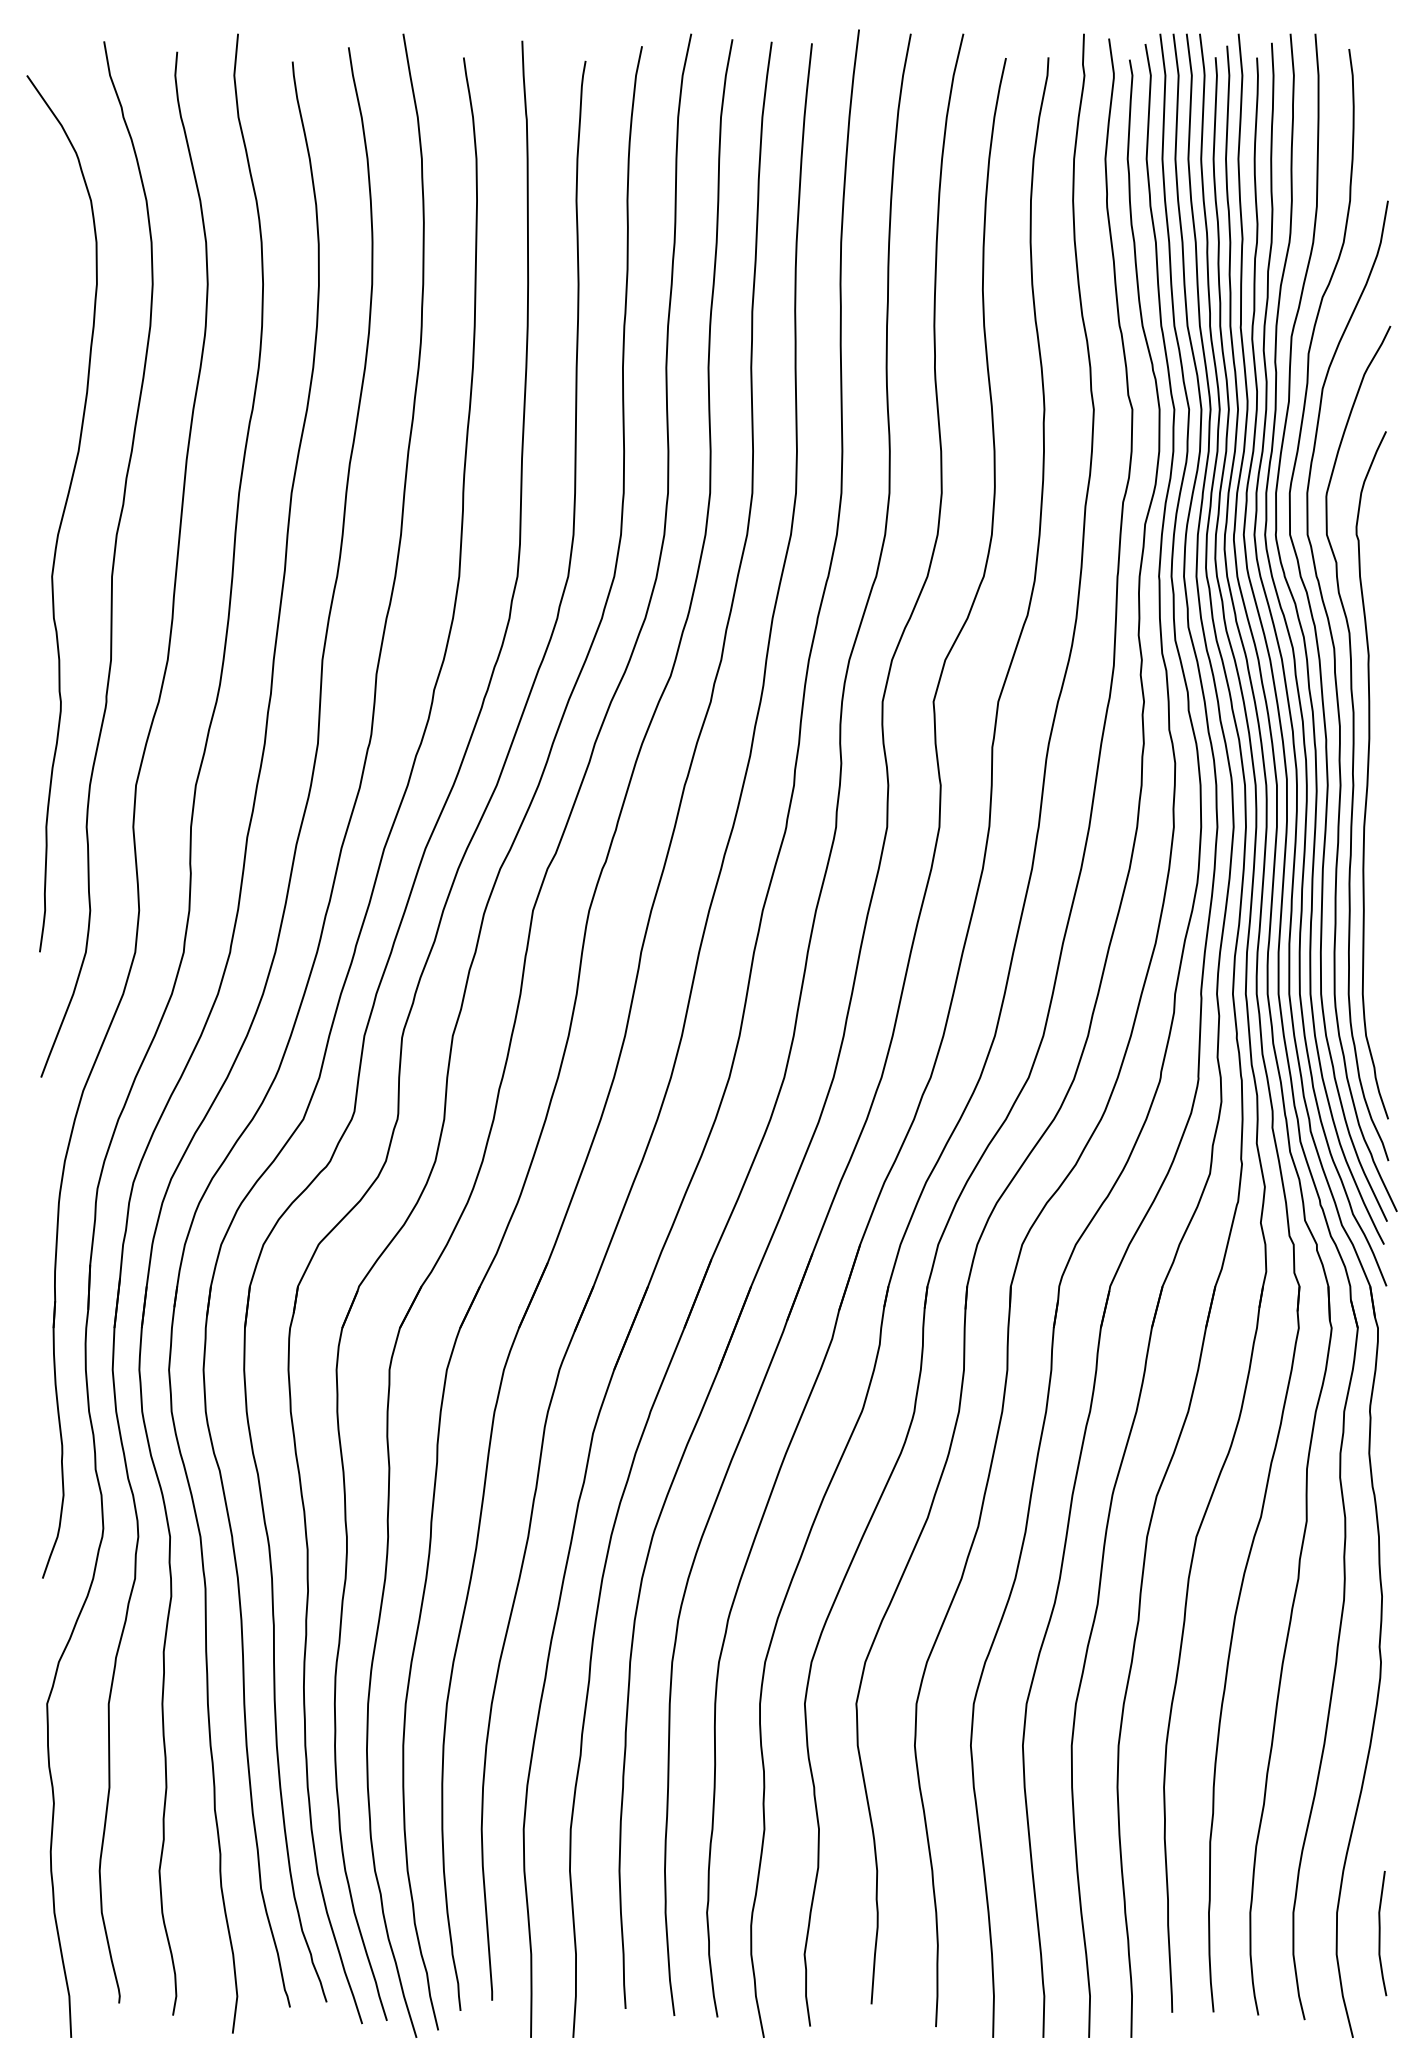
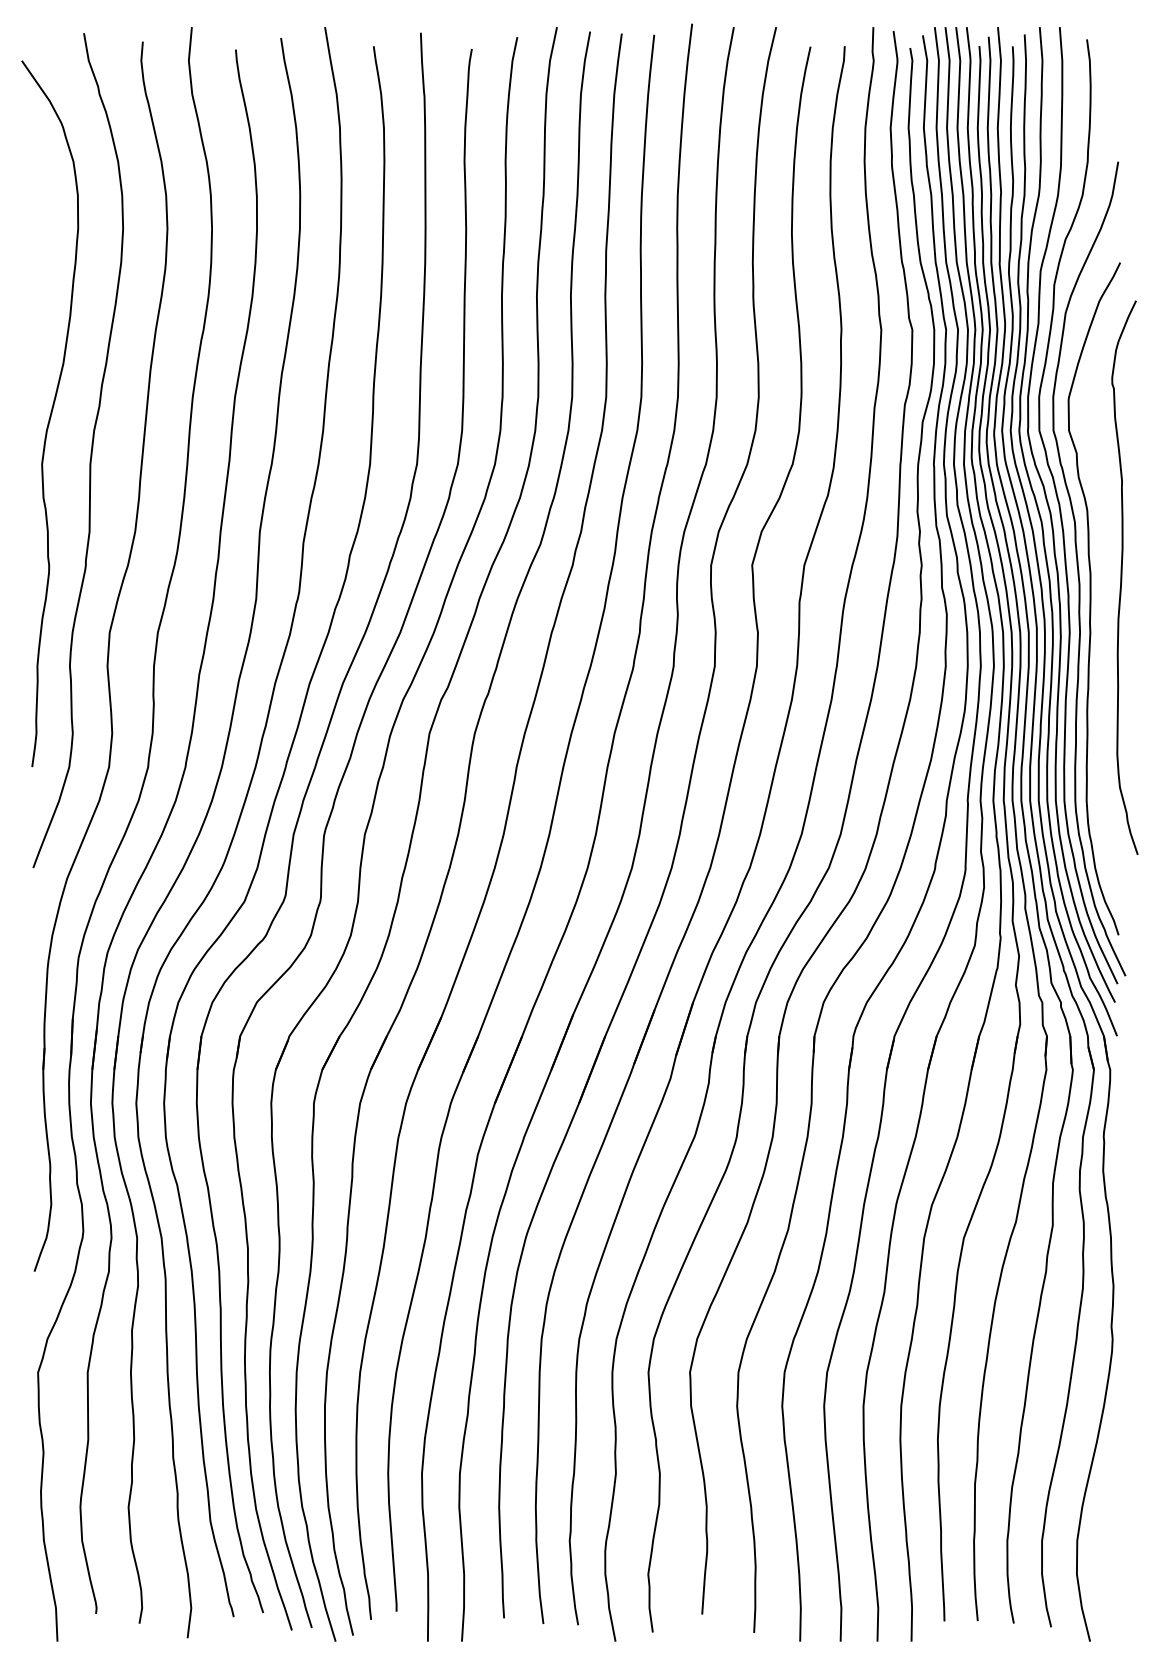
curve: (1368, 775) -> (1121, 577), moved
curve: (1380, 1933) -> (1112, 1557), removed

